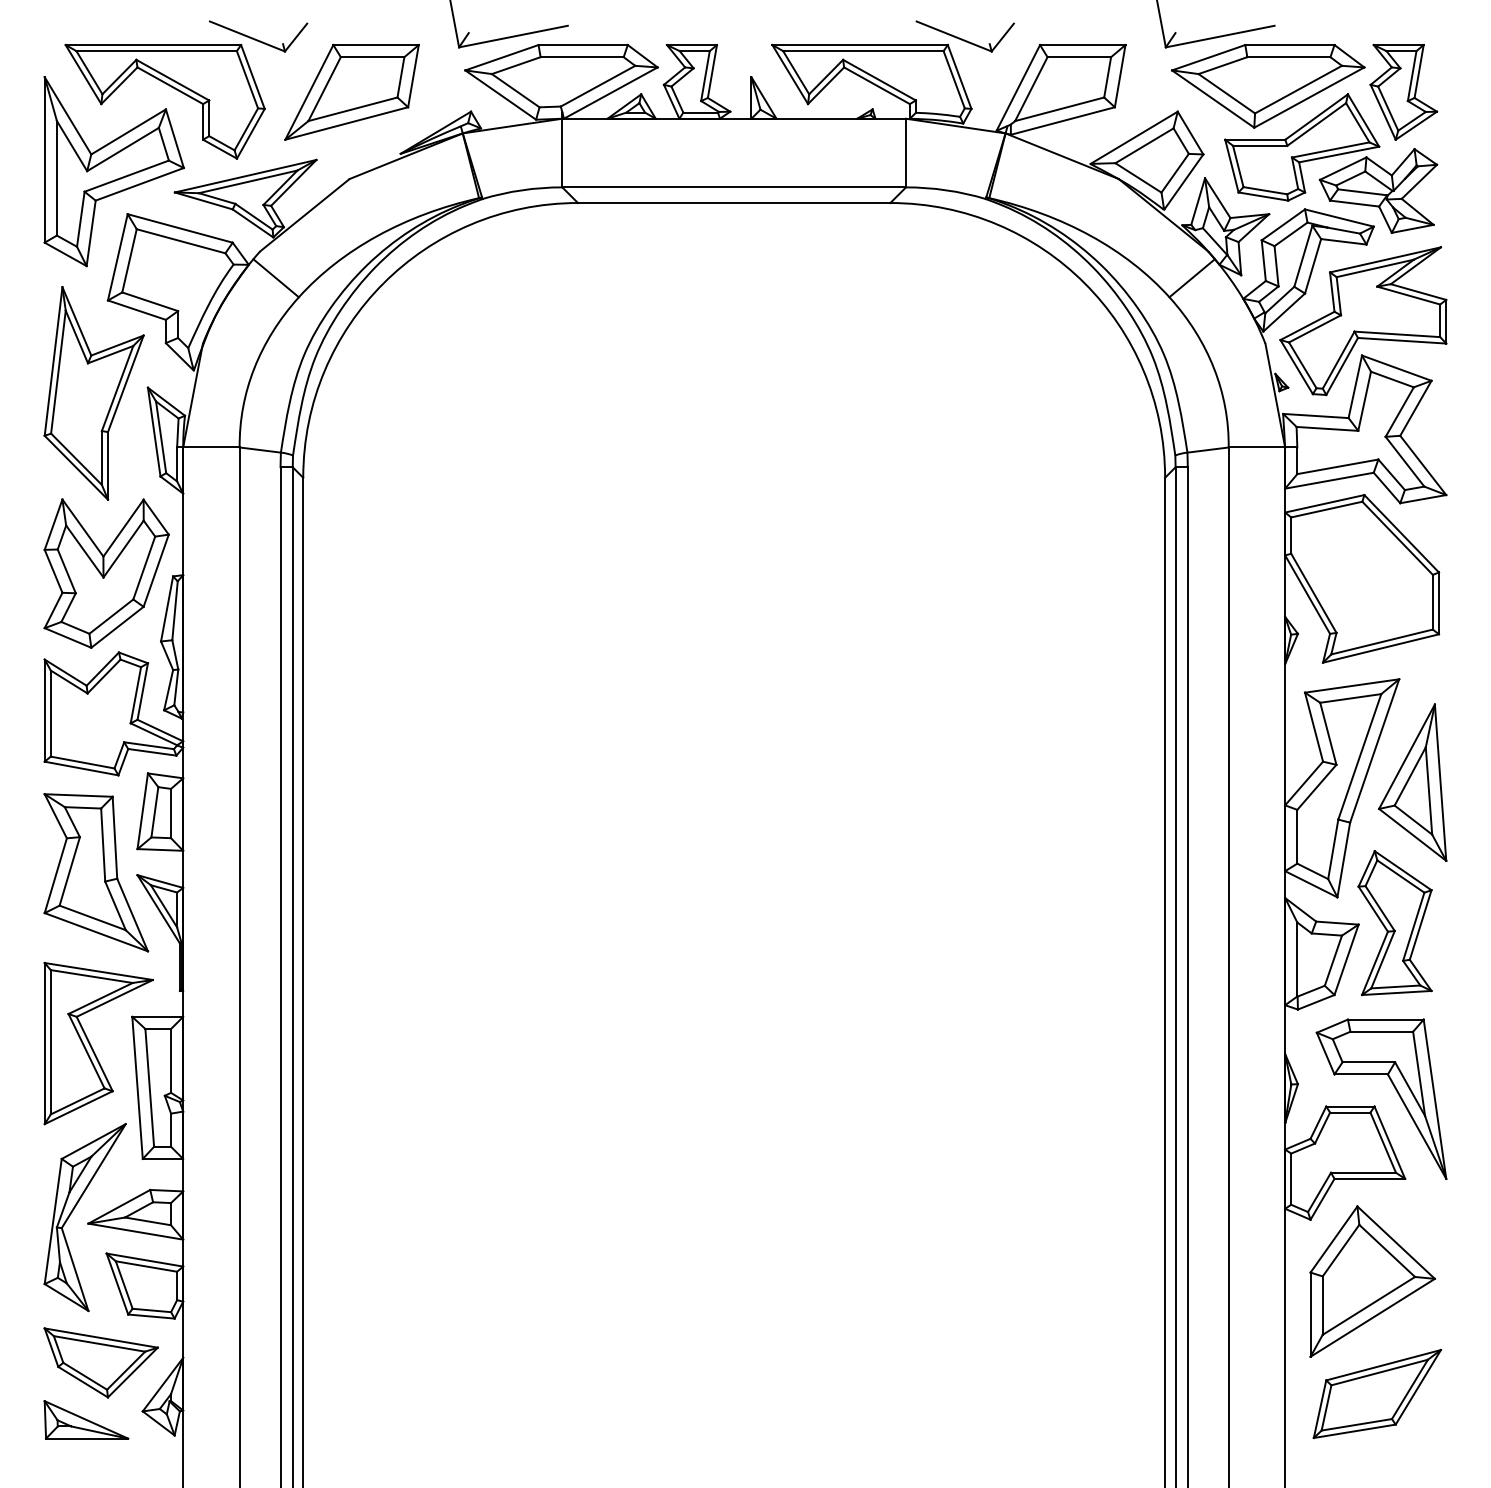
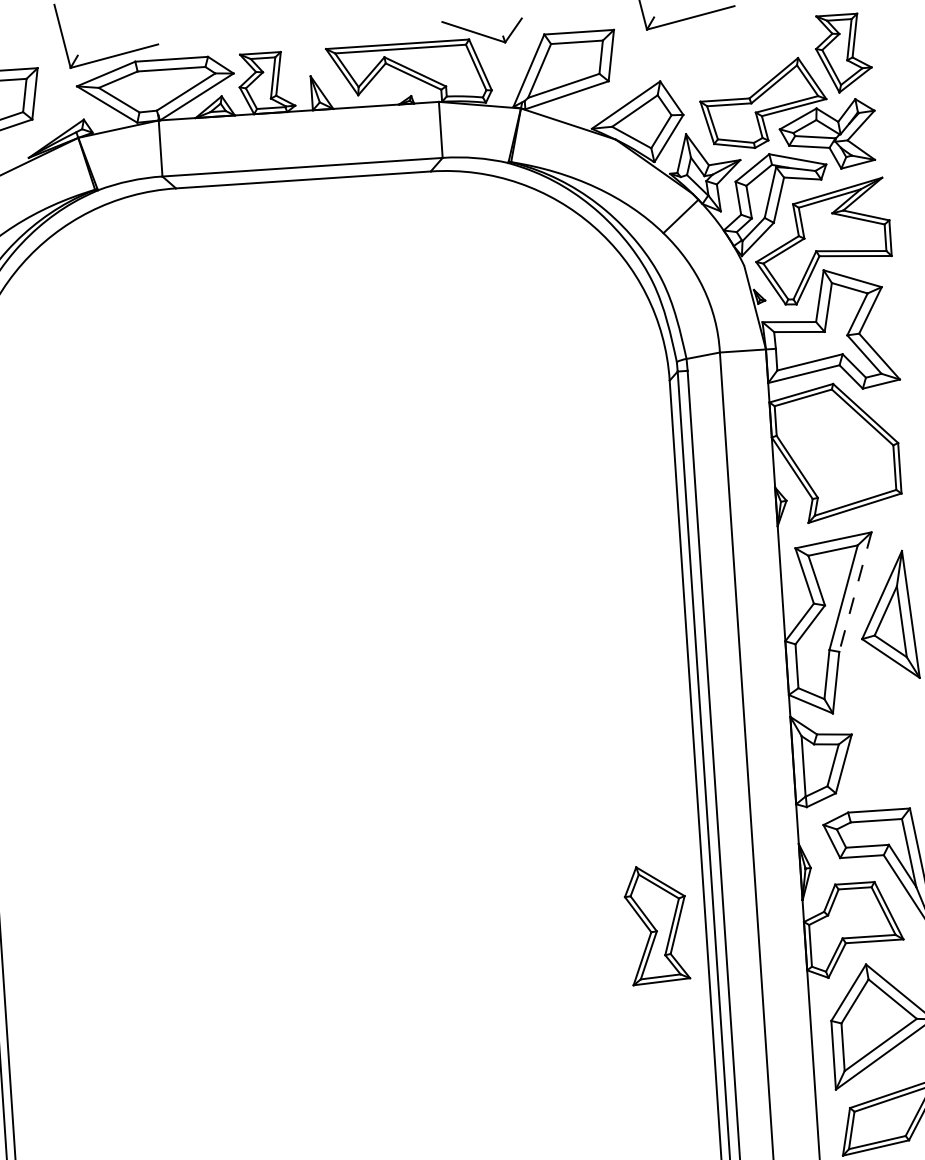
part: (1268, 85) -> (732, 55), removed
line: (1374, 750) -> (855, 591), solid -> dashed
part: (1394, 923) -> (656, 925), moved

